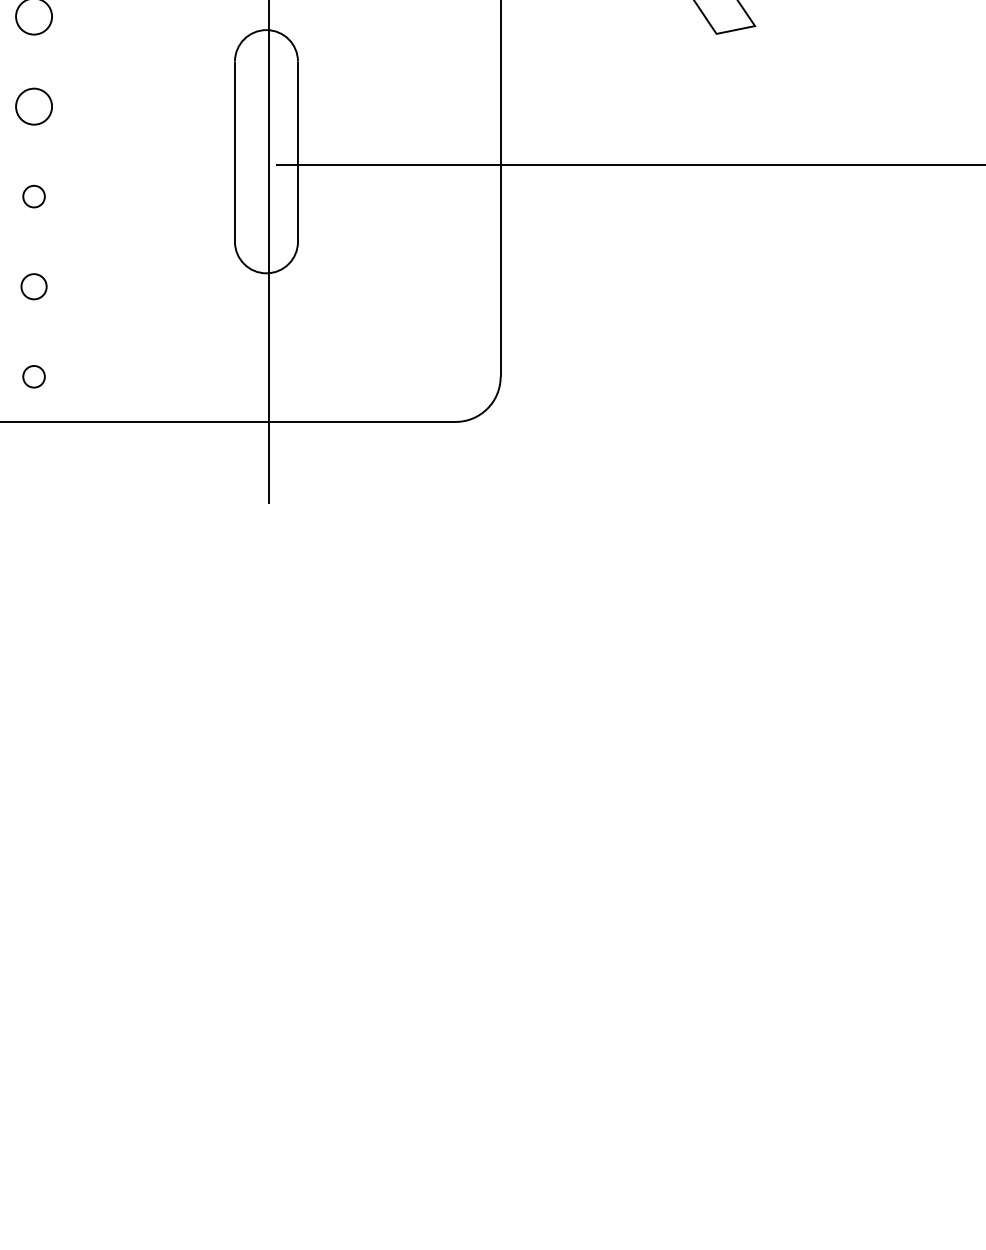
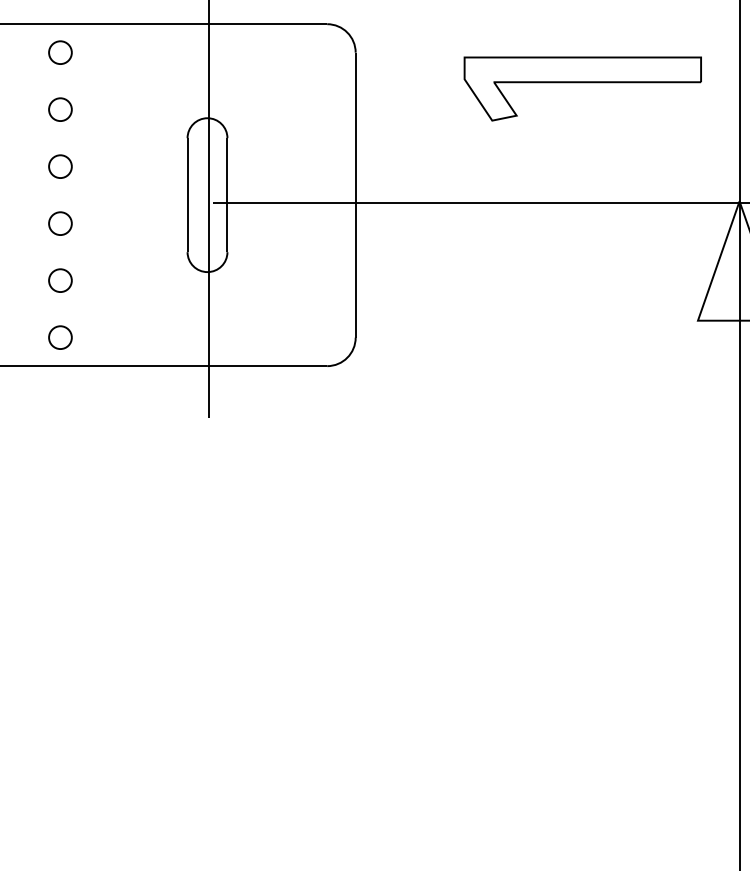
part: (34, 196) -> (60, 223), size x1.67
part: (34, 286) -> (60, 280), size x1.43
part: (34, 376) -> (60, 337), size x1.67

